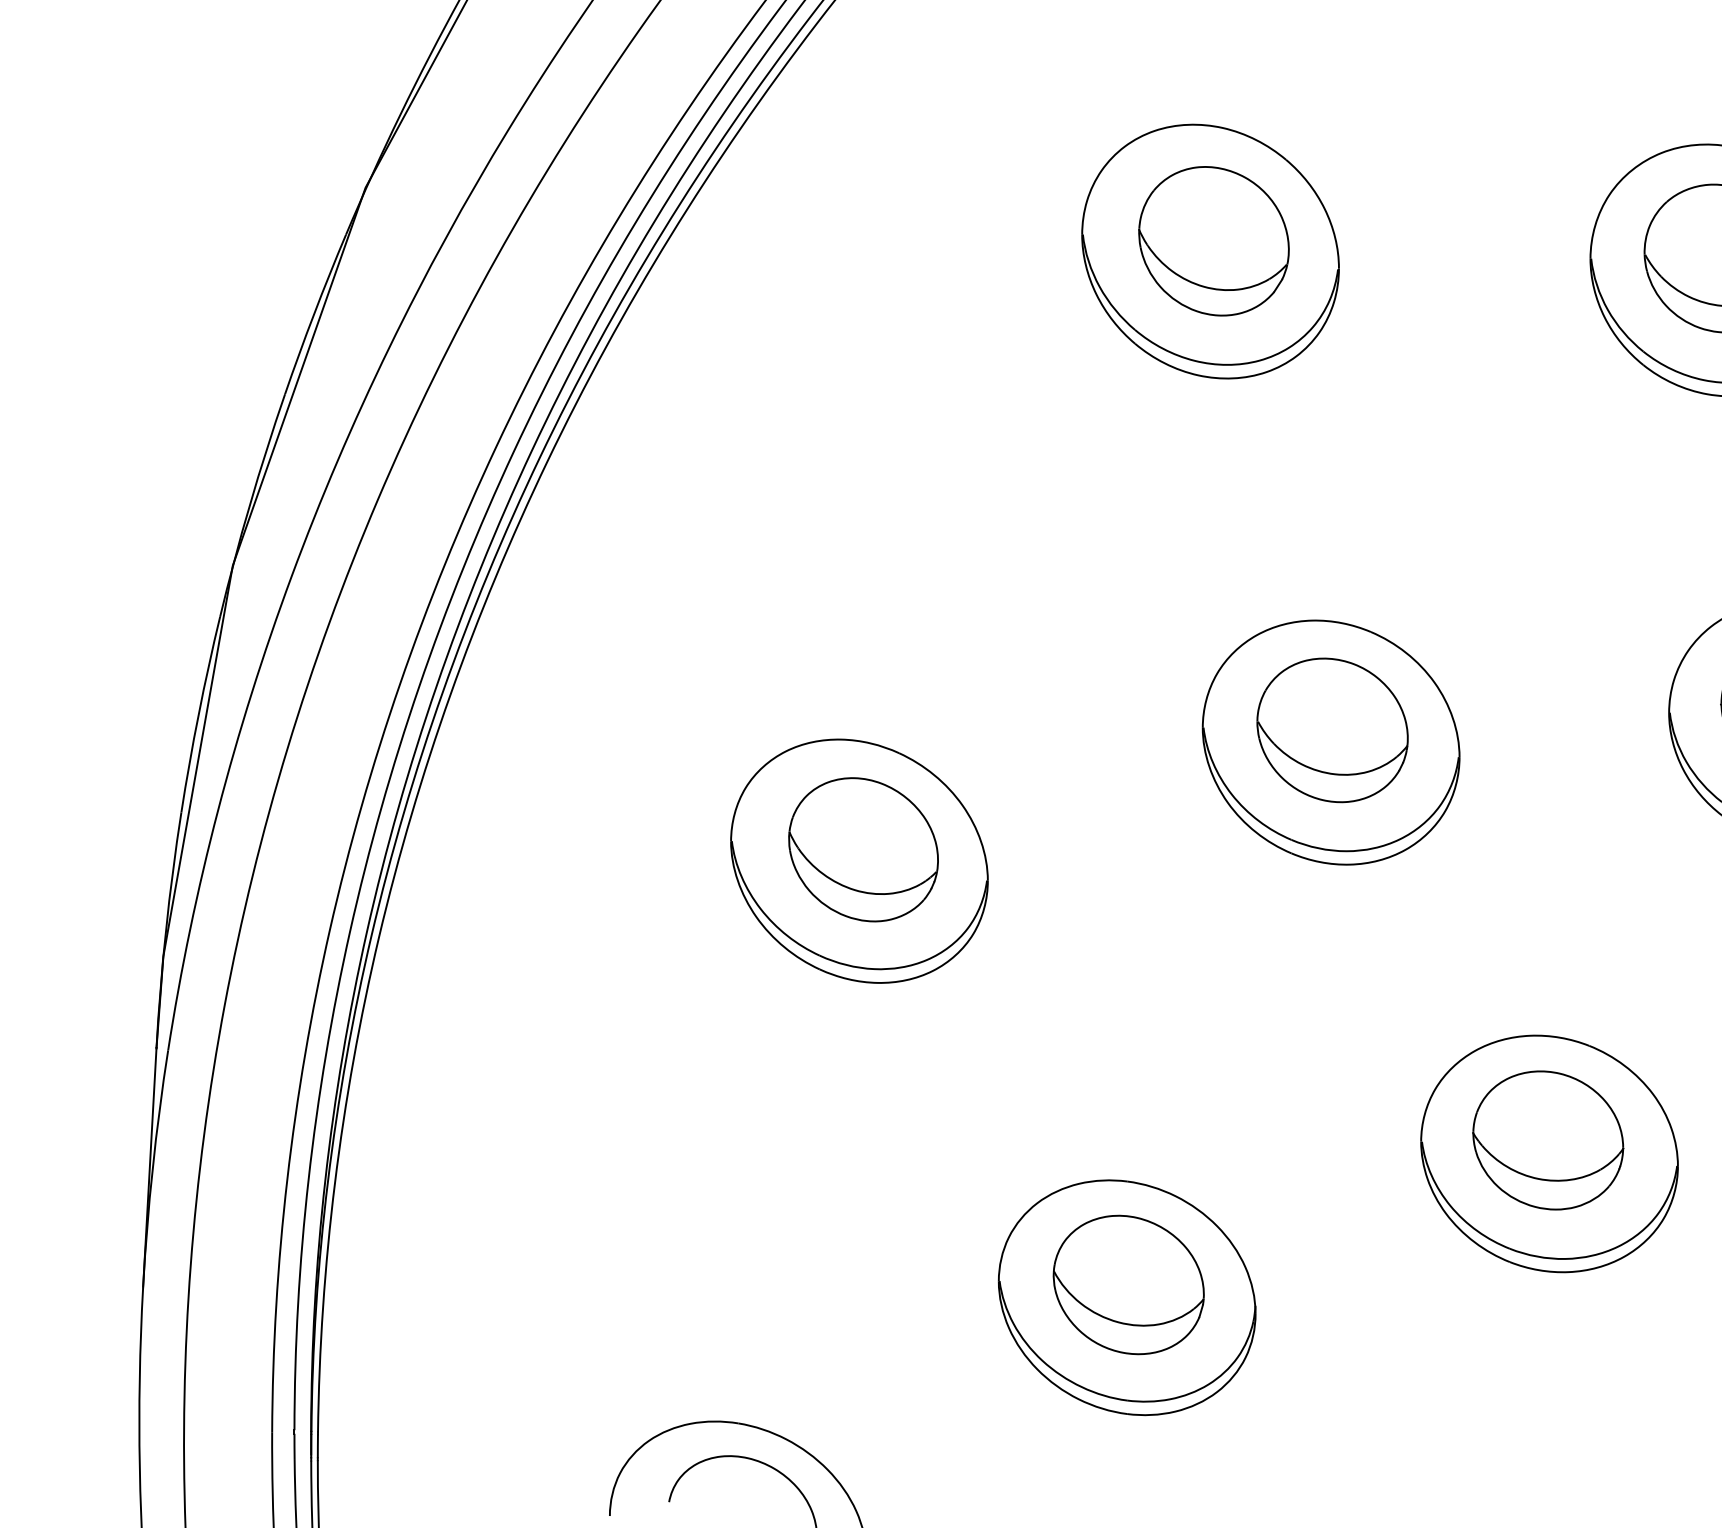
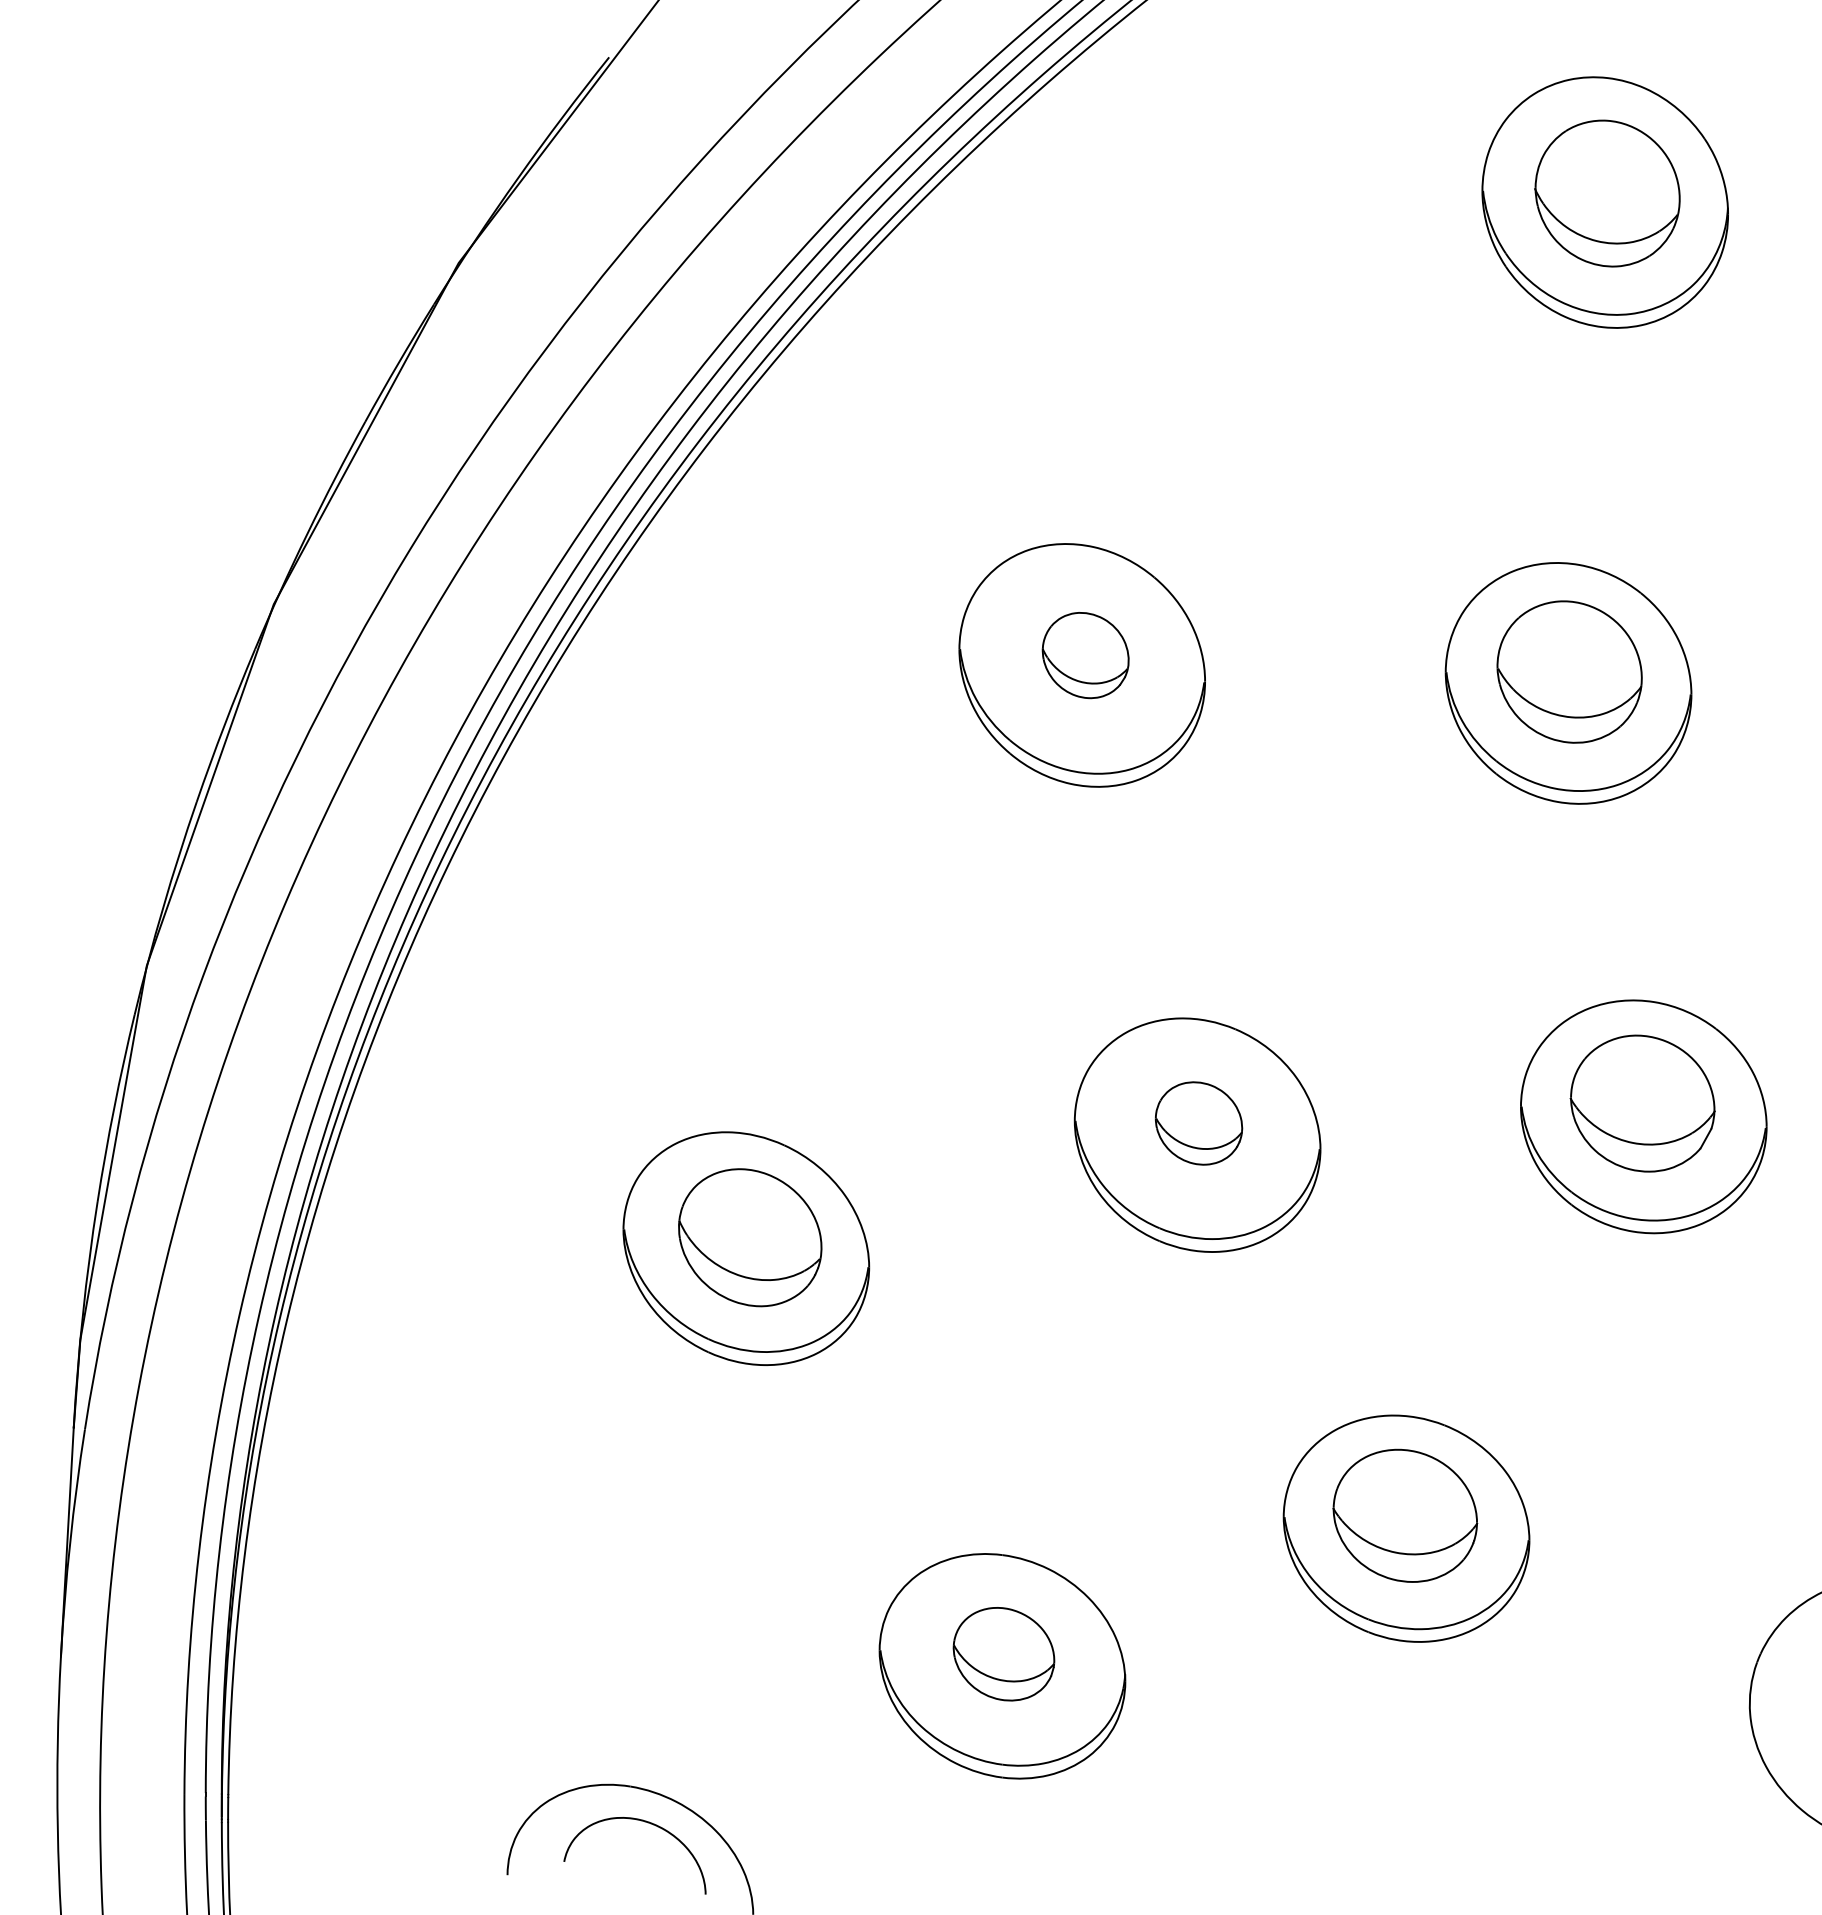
part: (1213, 241) -> (1085, 655), size x0.6
part: (1332, 730) -> (1198, 1123), size x0.6
part: (1128, 1285) -> (1003, 1654), size x0.7

